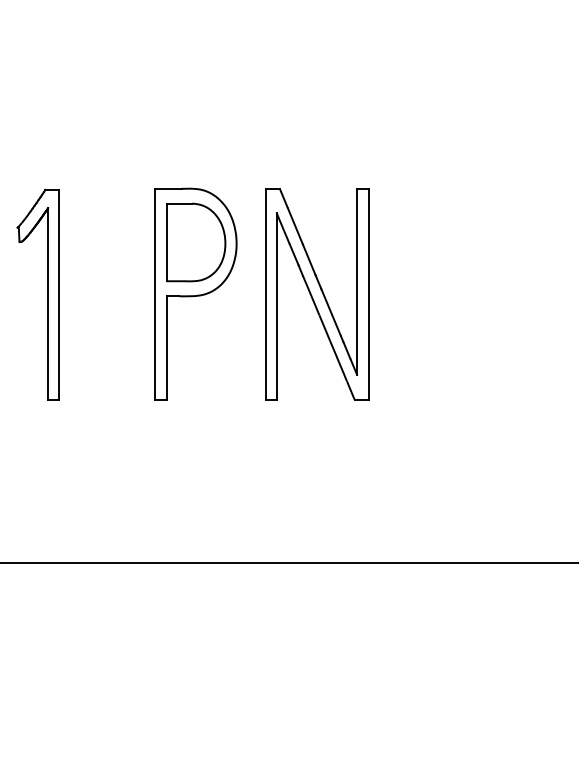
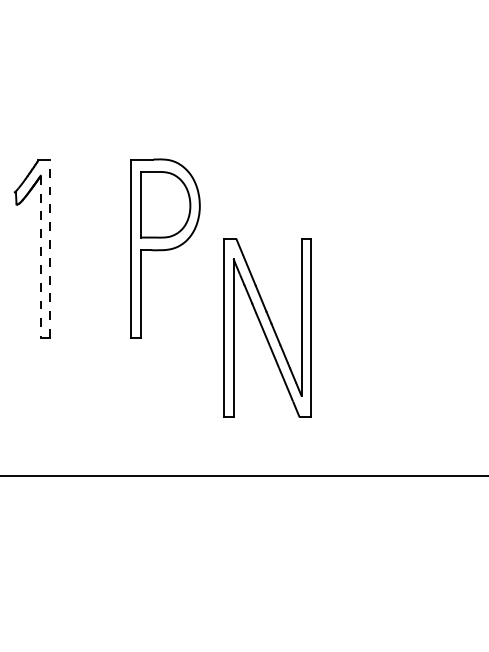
line: (59, 294) -> (50, 248), solid -> dashed
part: (317, 294) -> (268, 328), moved
line: (48, 304) -> (41, 257), solid -> dashed

